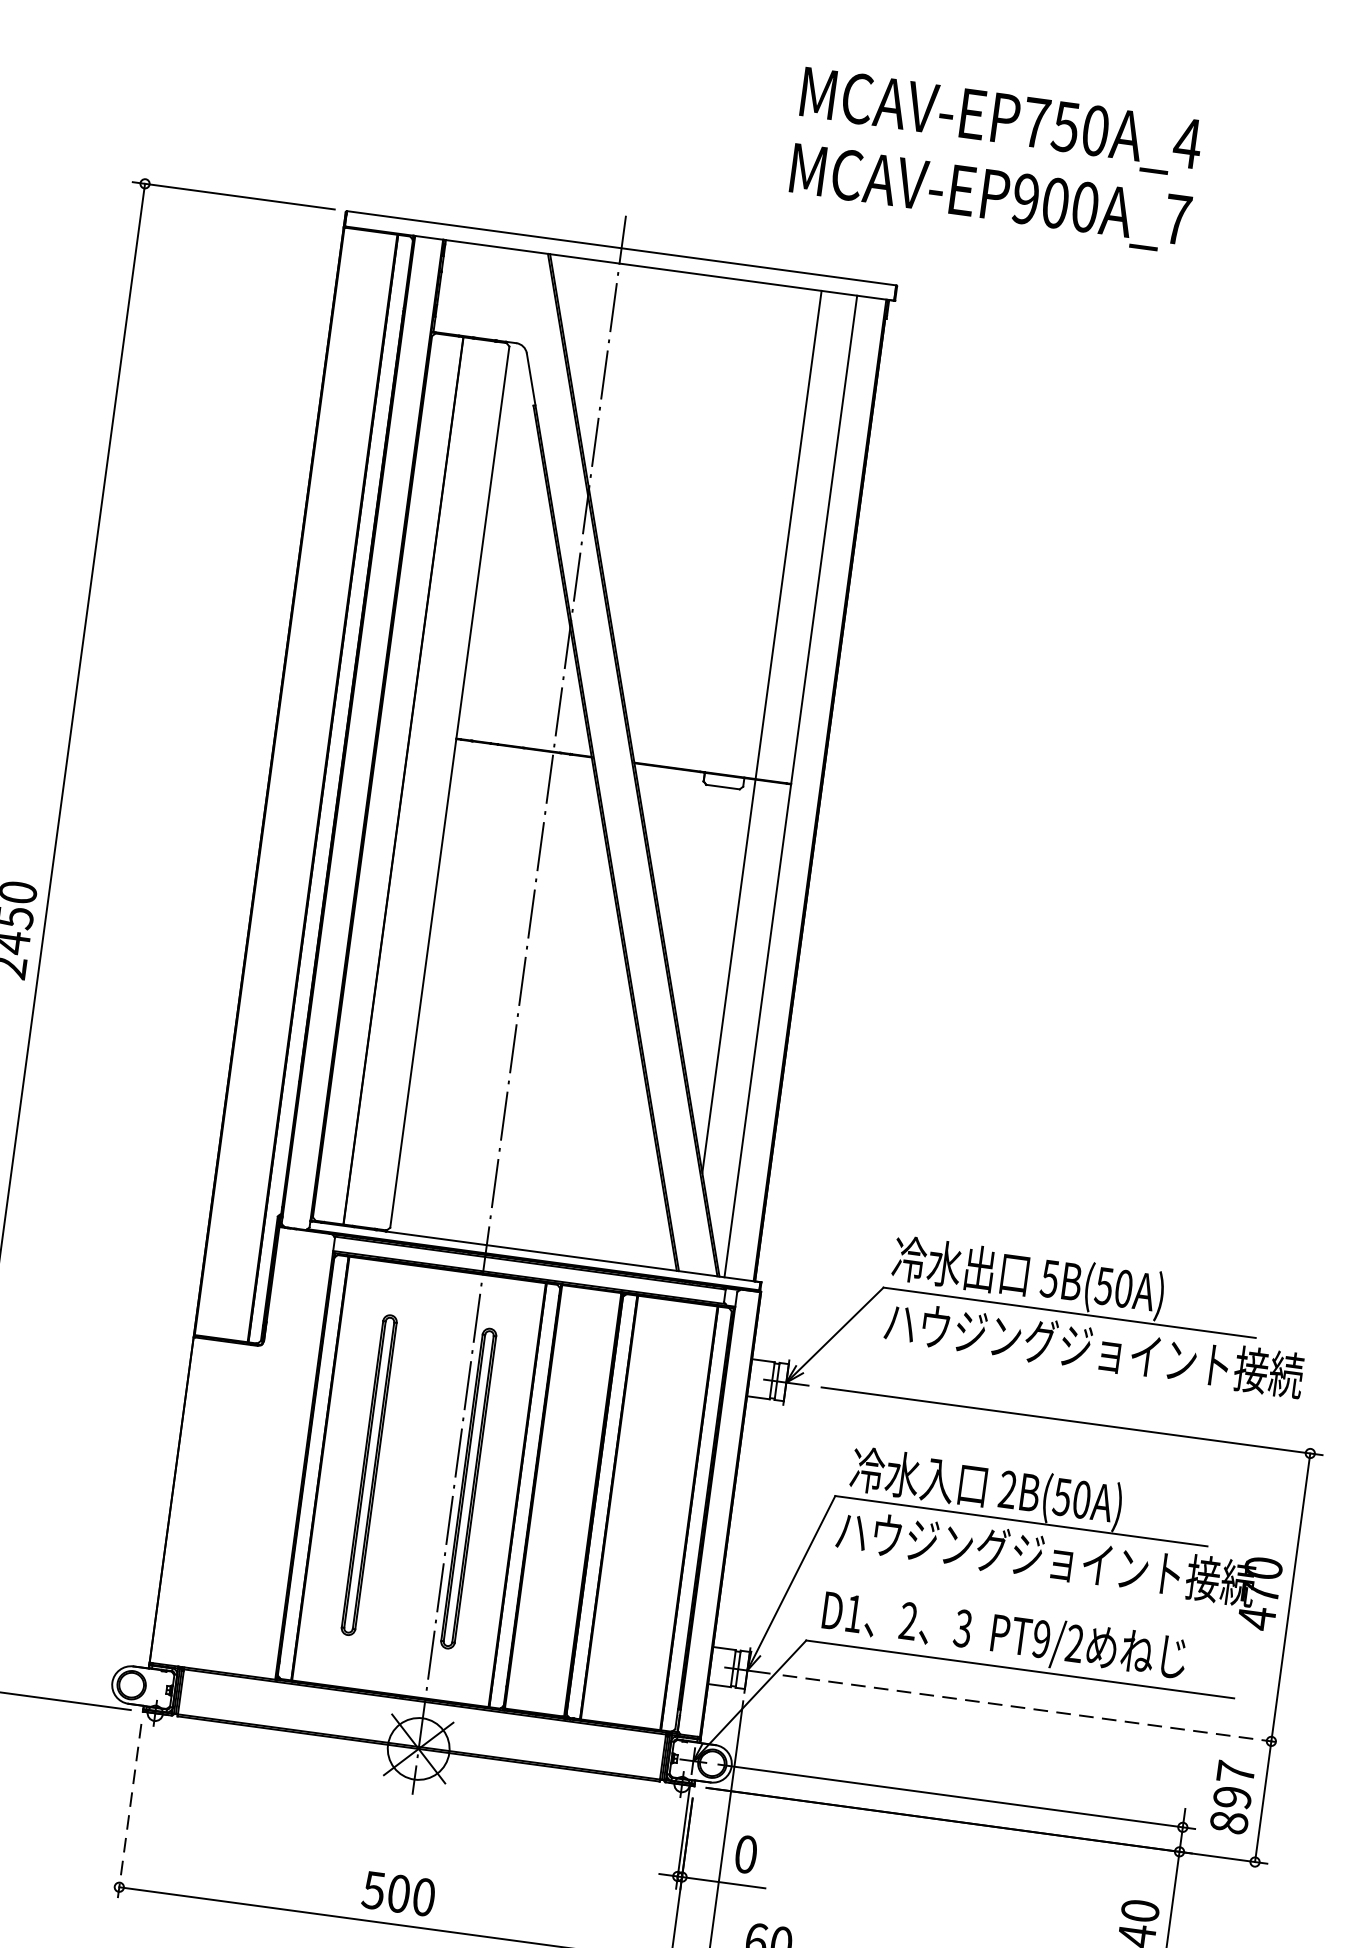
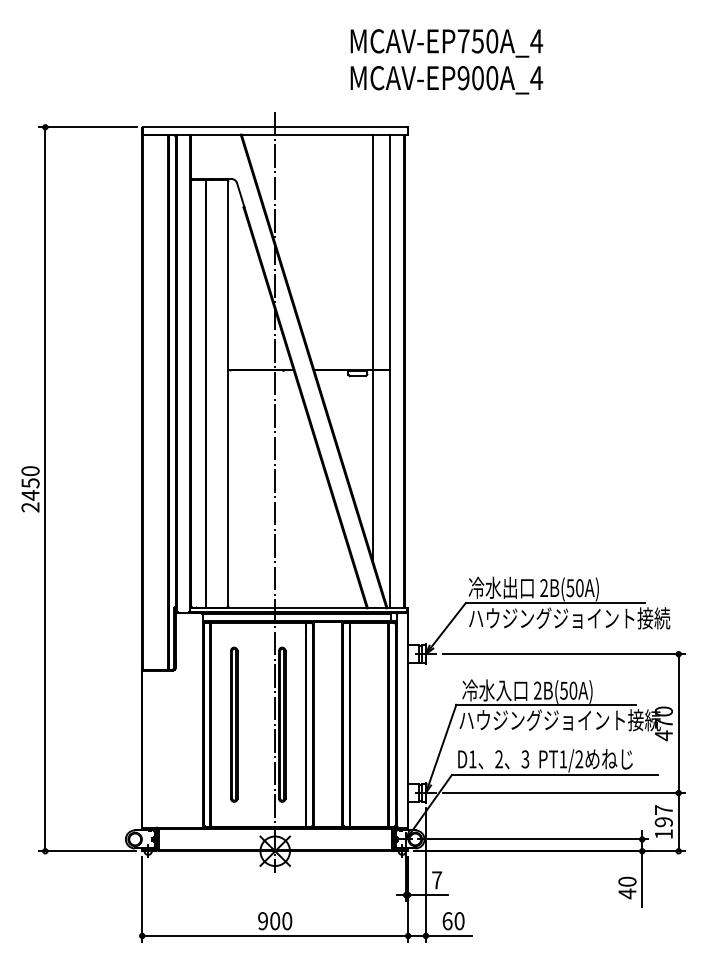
text: (1177, 218) -> (536, 77), MCAV-EP900A_7 -> MCAV-EP900A_4
text: (1048, 1279) -> (543, 588), 5B(50A) -> 2B(50A)
text: (1041, 1639) -> (563, 759), PT9/2 -> PT1/2
line: (1032, 1710) -> (563, 793), dashed -> solid
line: (129, 1813) -> (142, 900), dashed -> solid
text: (1228, 1823) -> (663, 834), 897 -> 197
text: (746, 1855) -> (437, 880), 0 -> 7
text: (372, 1890) -> (262, 921), 500 -> 900

